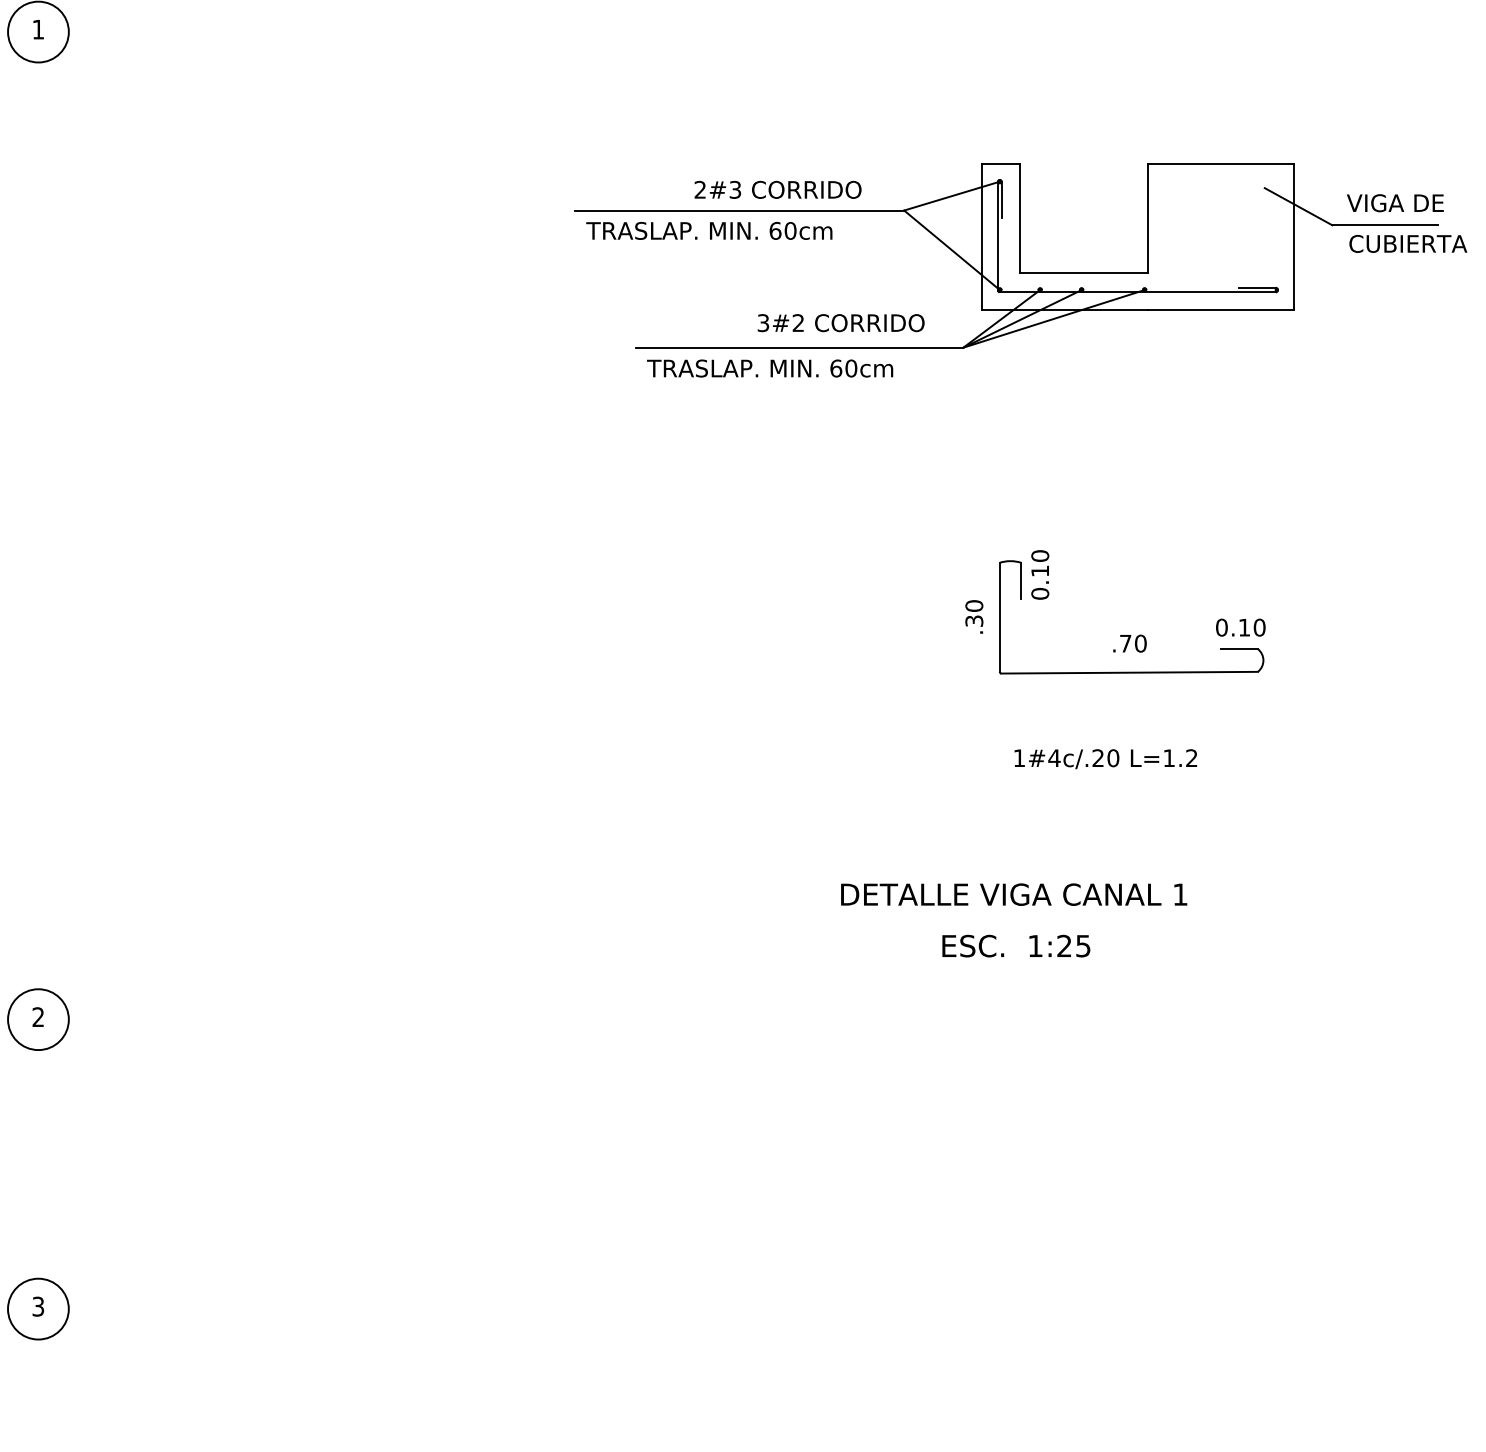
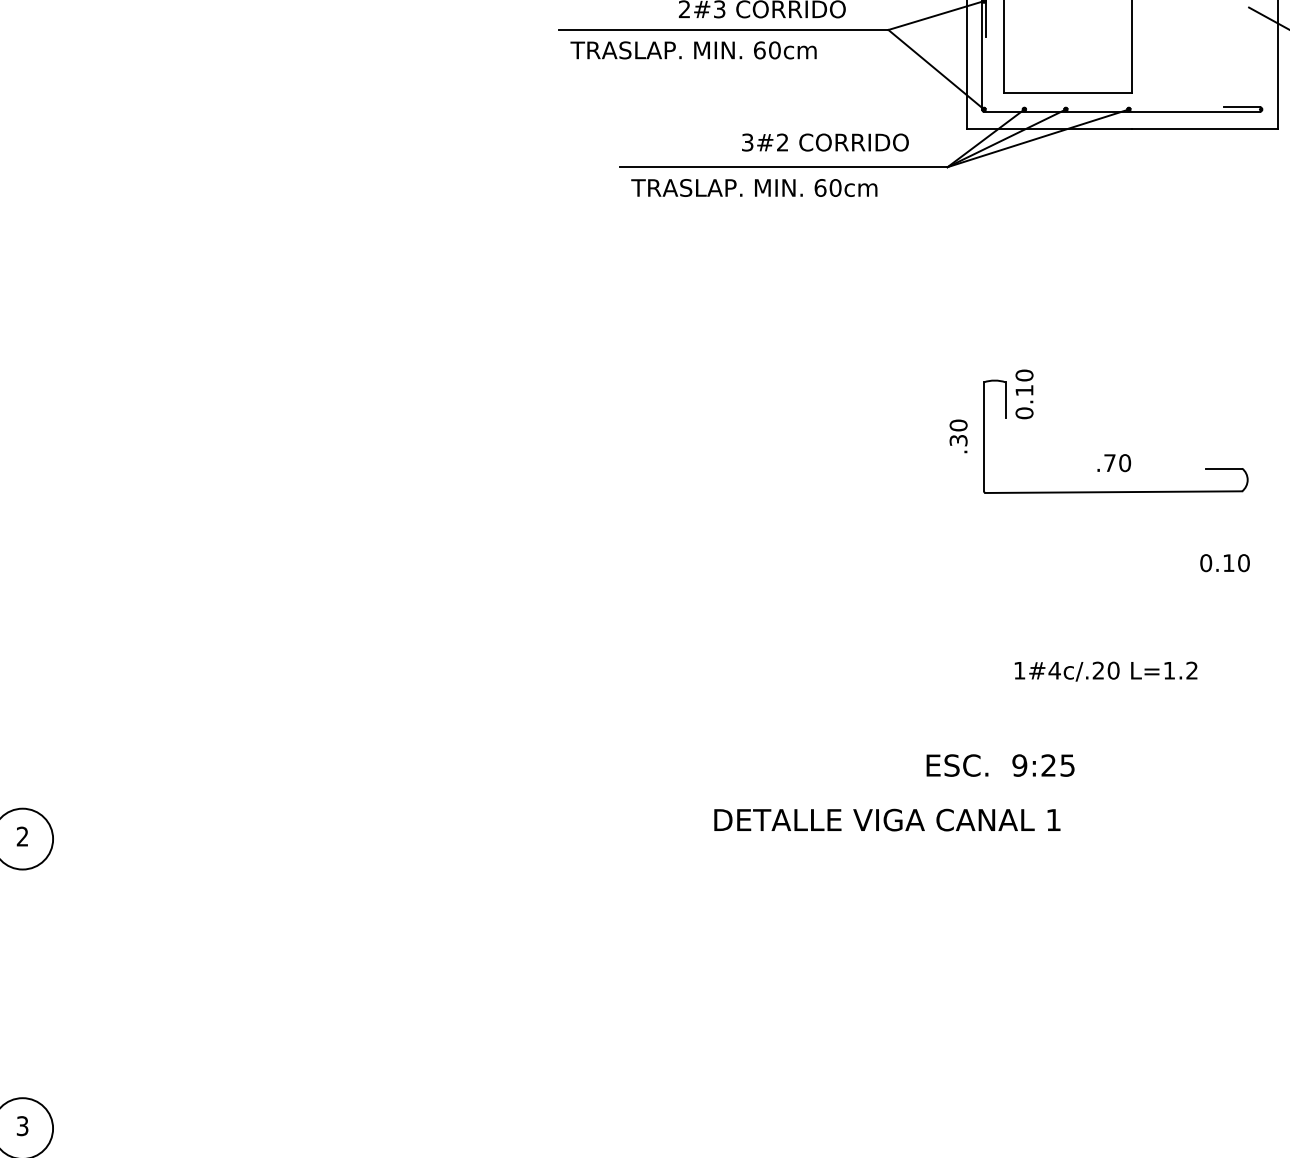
text: (1240, 627) -> (1224, 562), moved
text: (1105, 759) -> (1105, 671), moved
text: (1014, 894) -> (887, 819), moved
text: (1035, 945) -> (1019, 764), 1:25 -> 9:25

